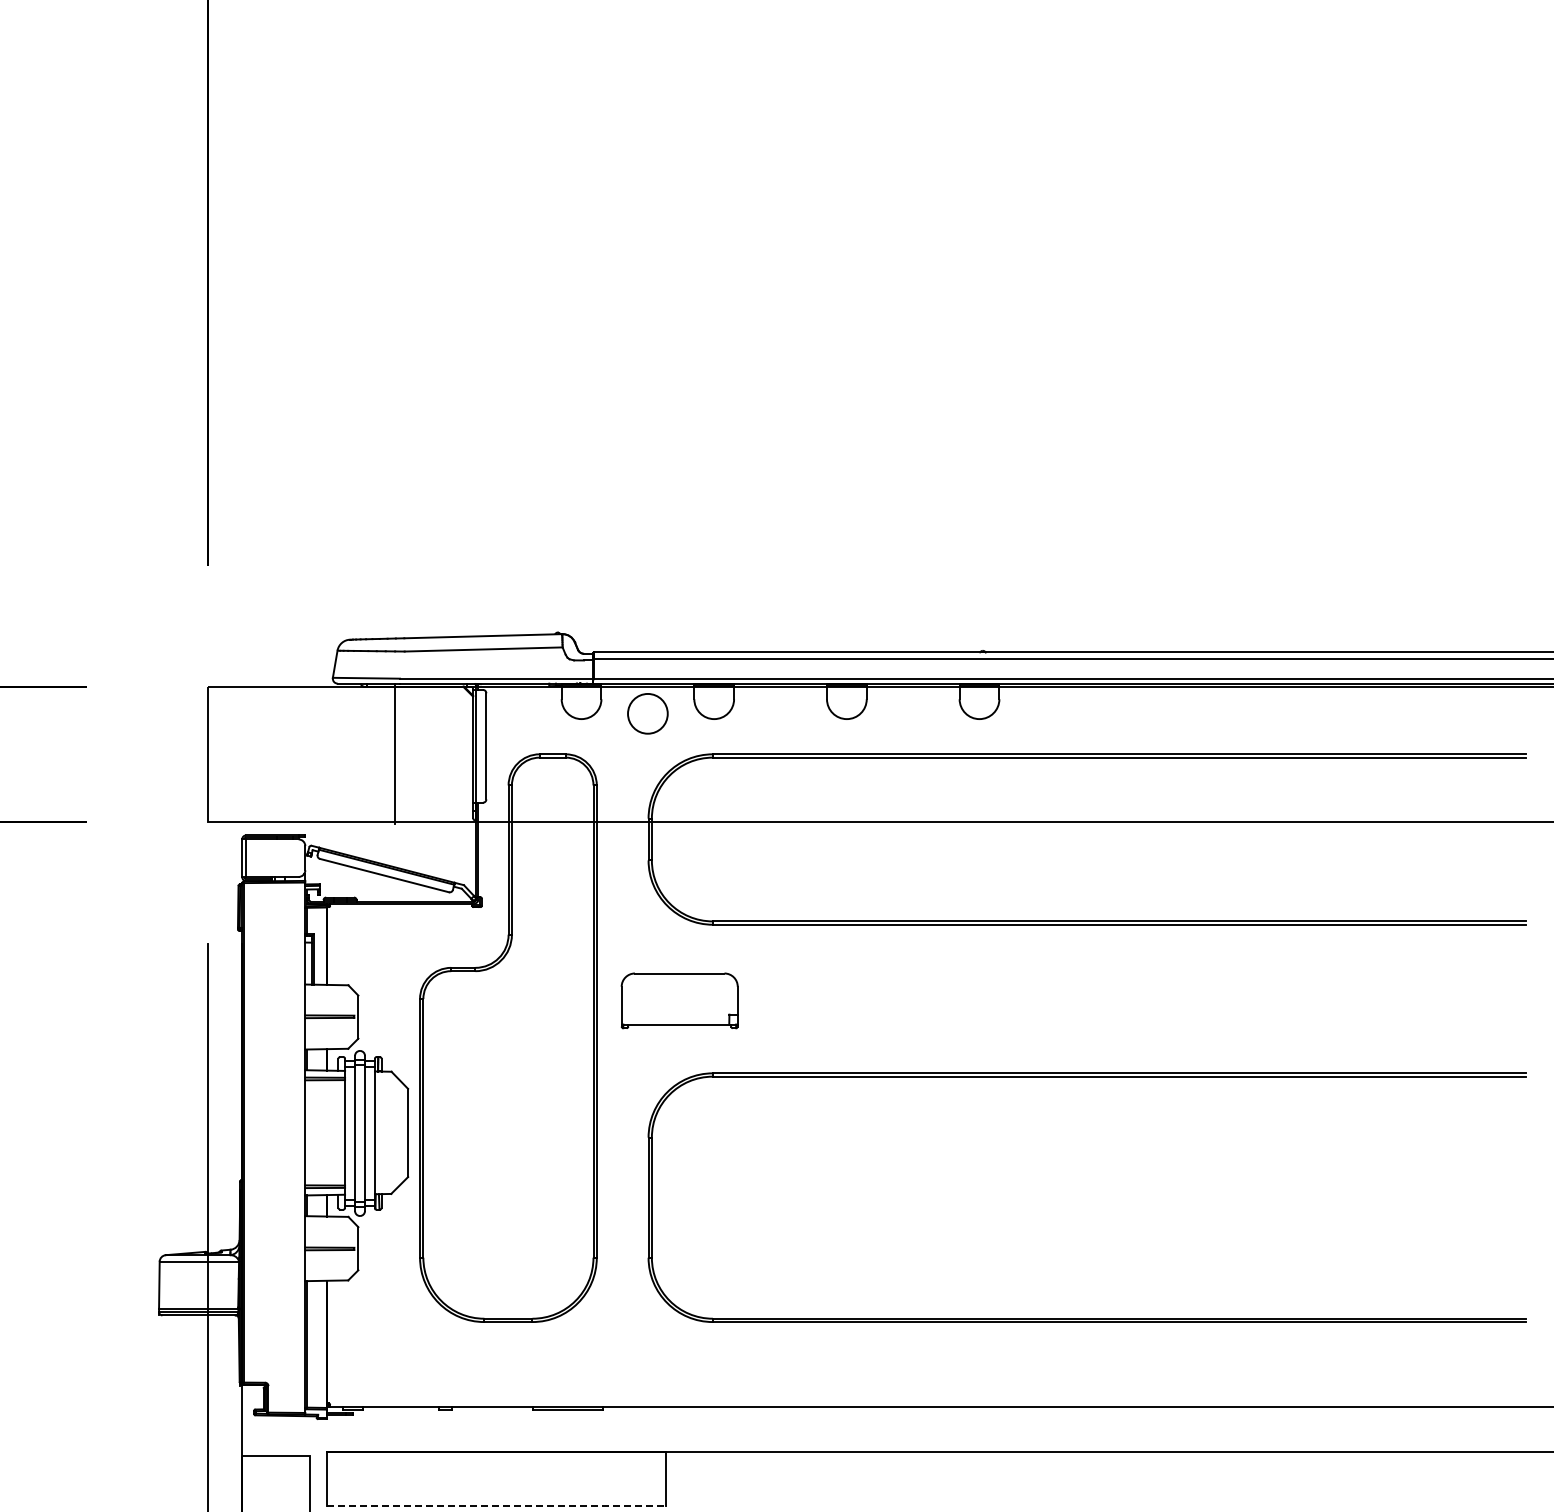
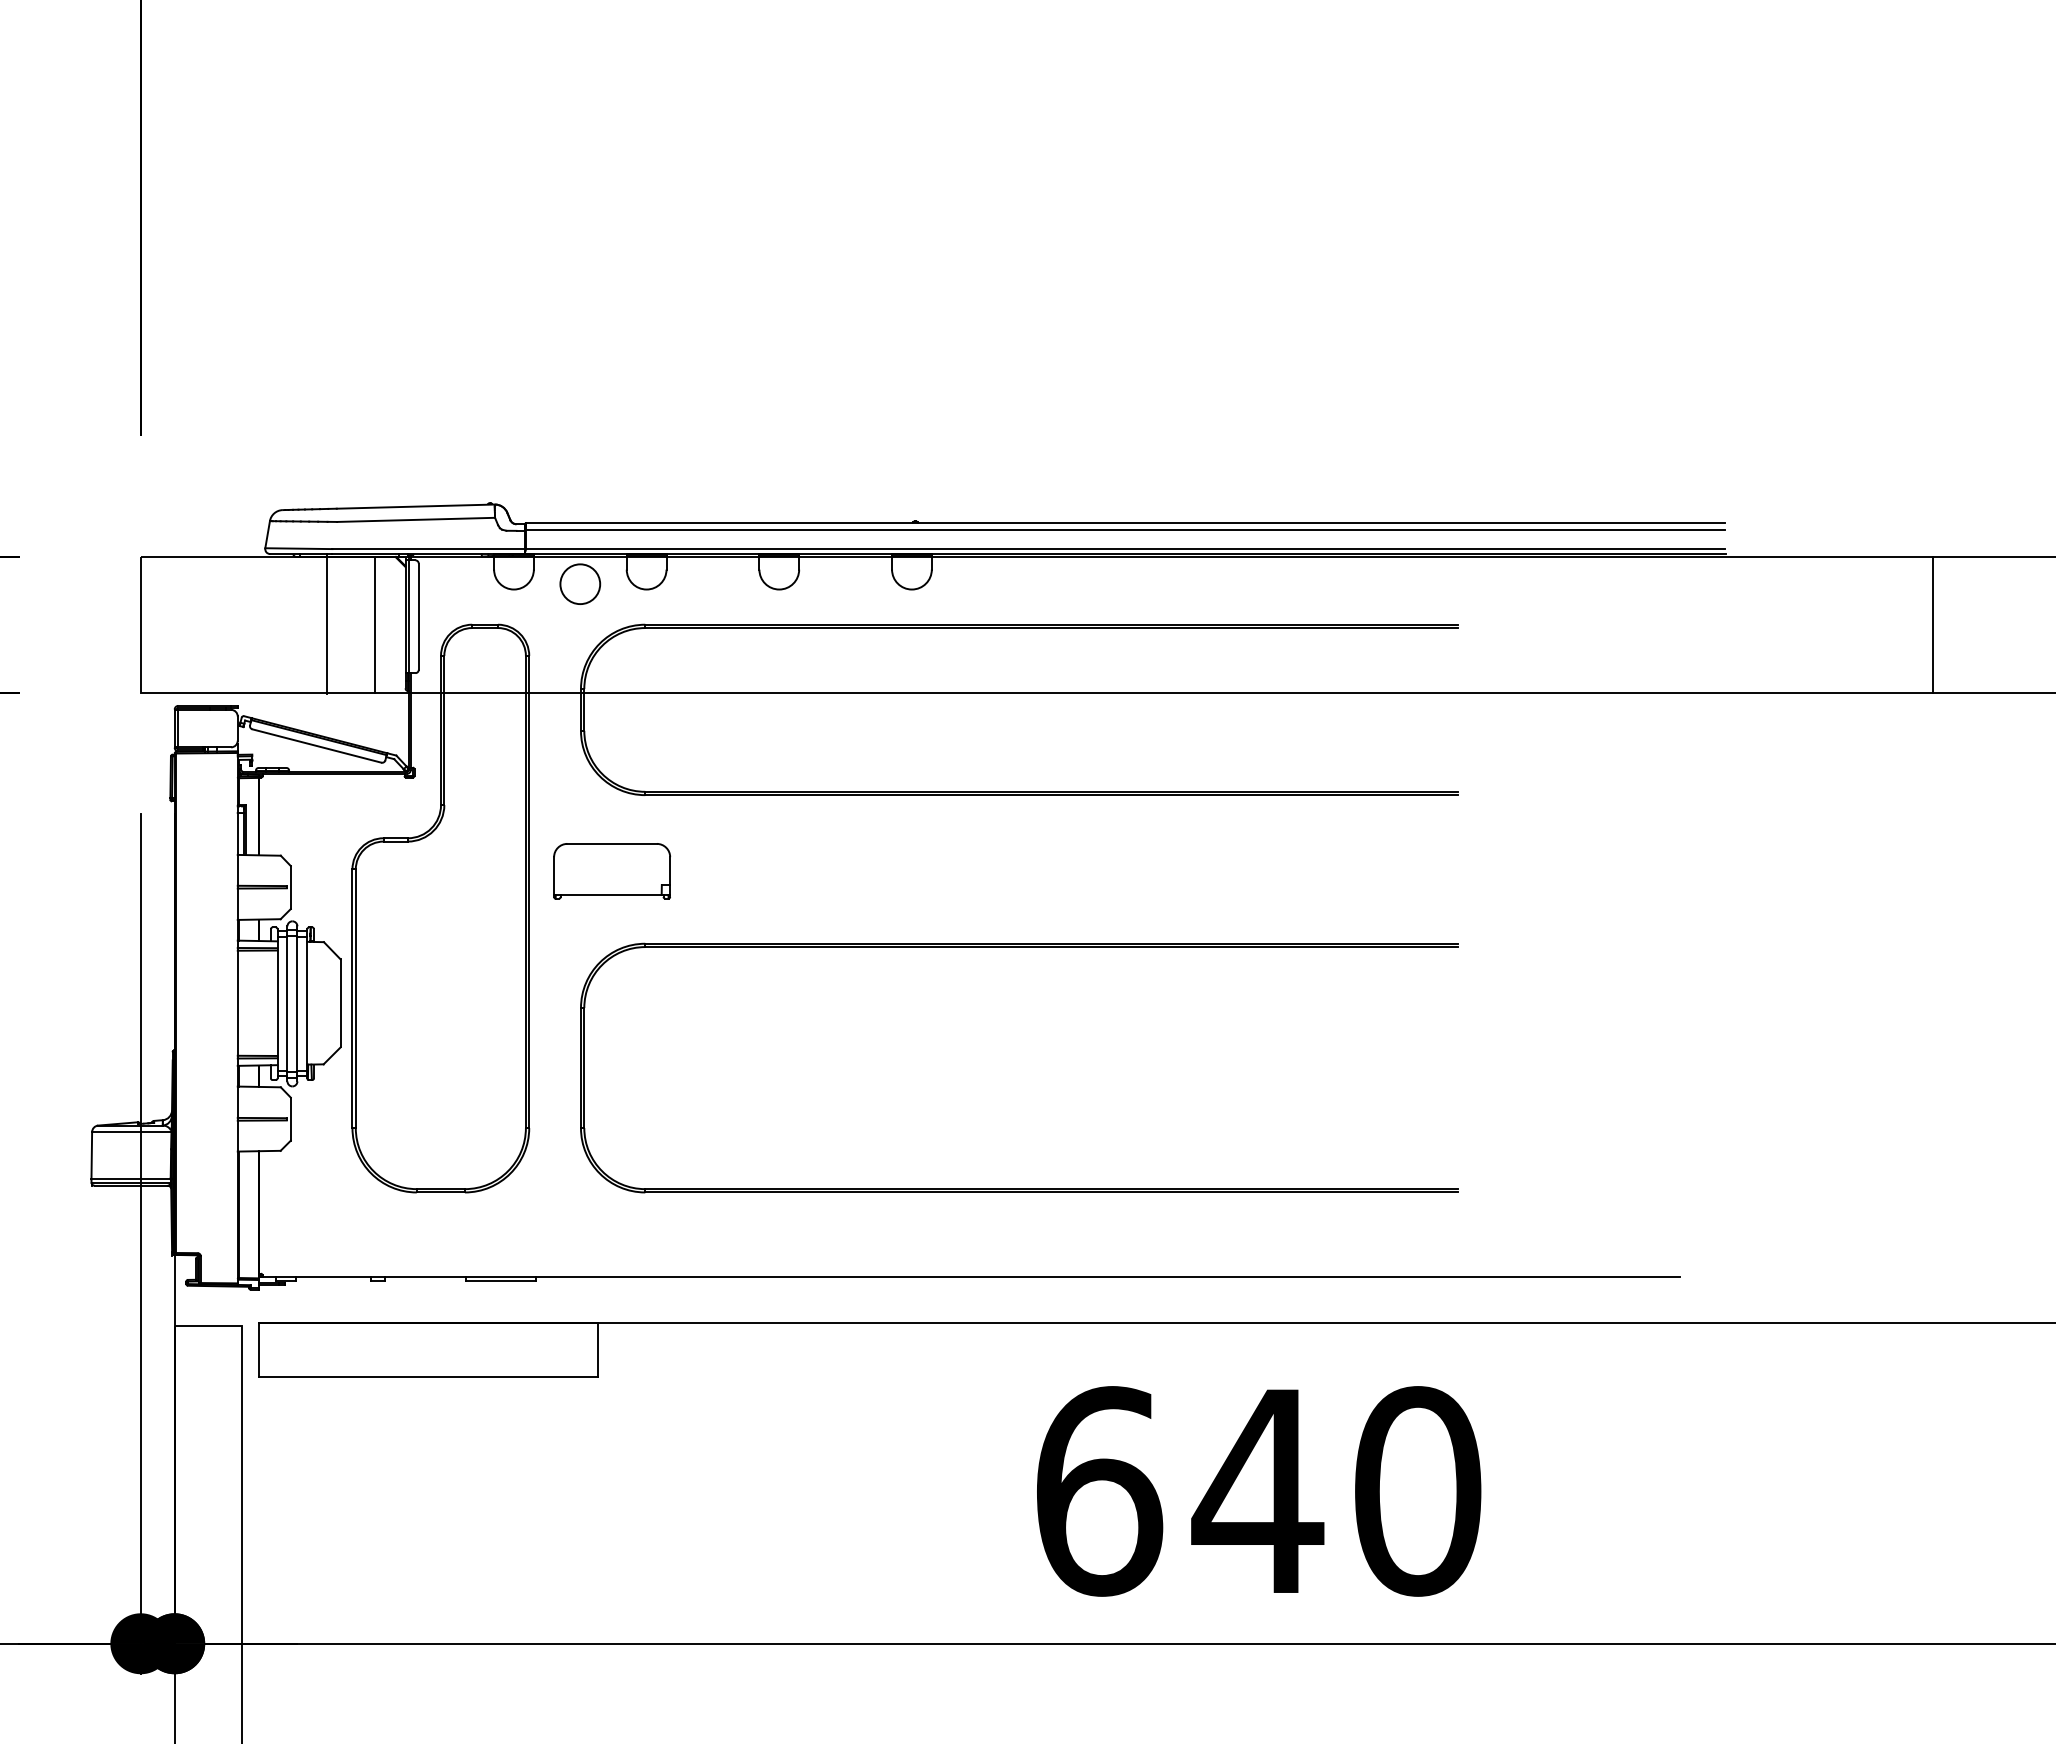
line: (442, 754) -> (374, 624), added
line: (497, 1506) -> (429, 1376), dashed -> solid

